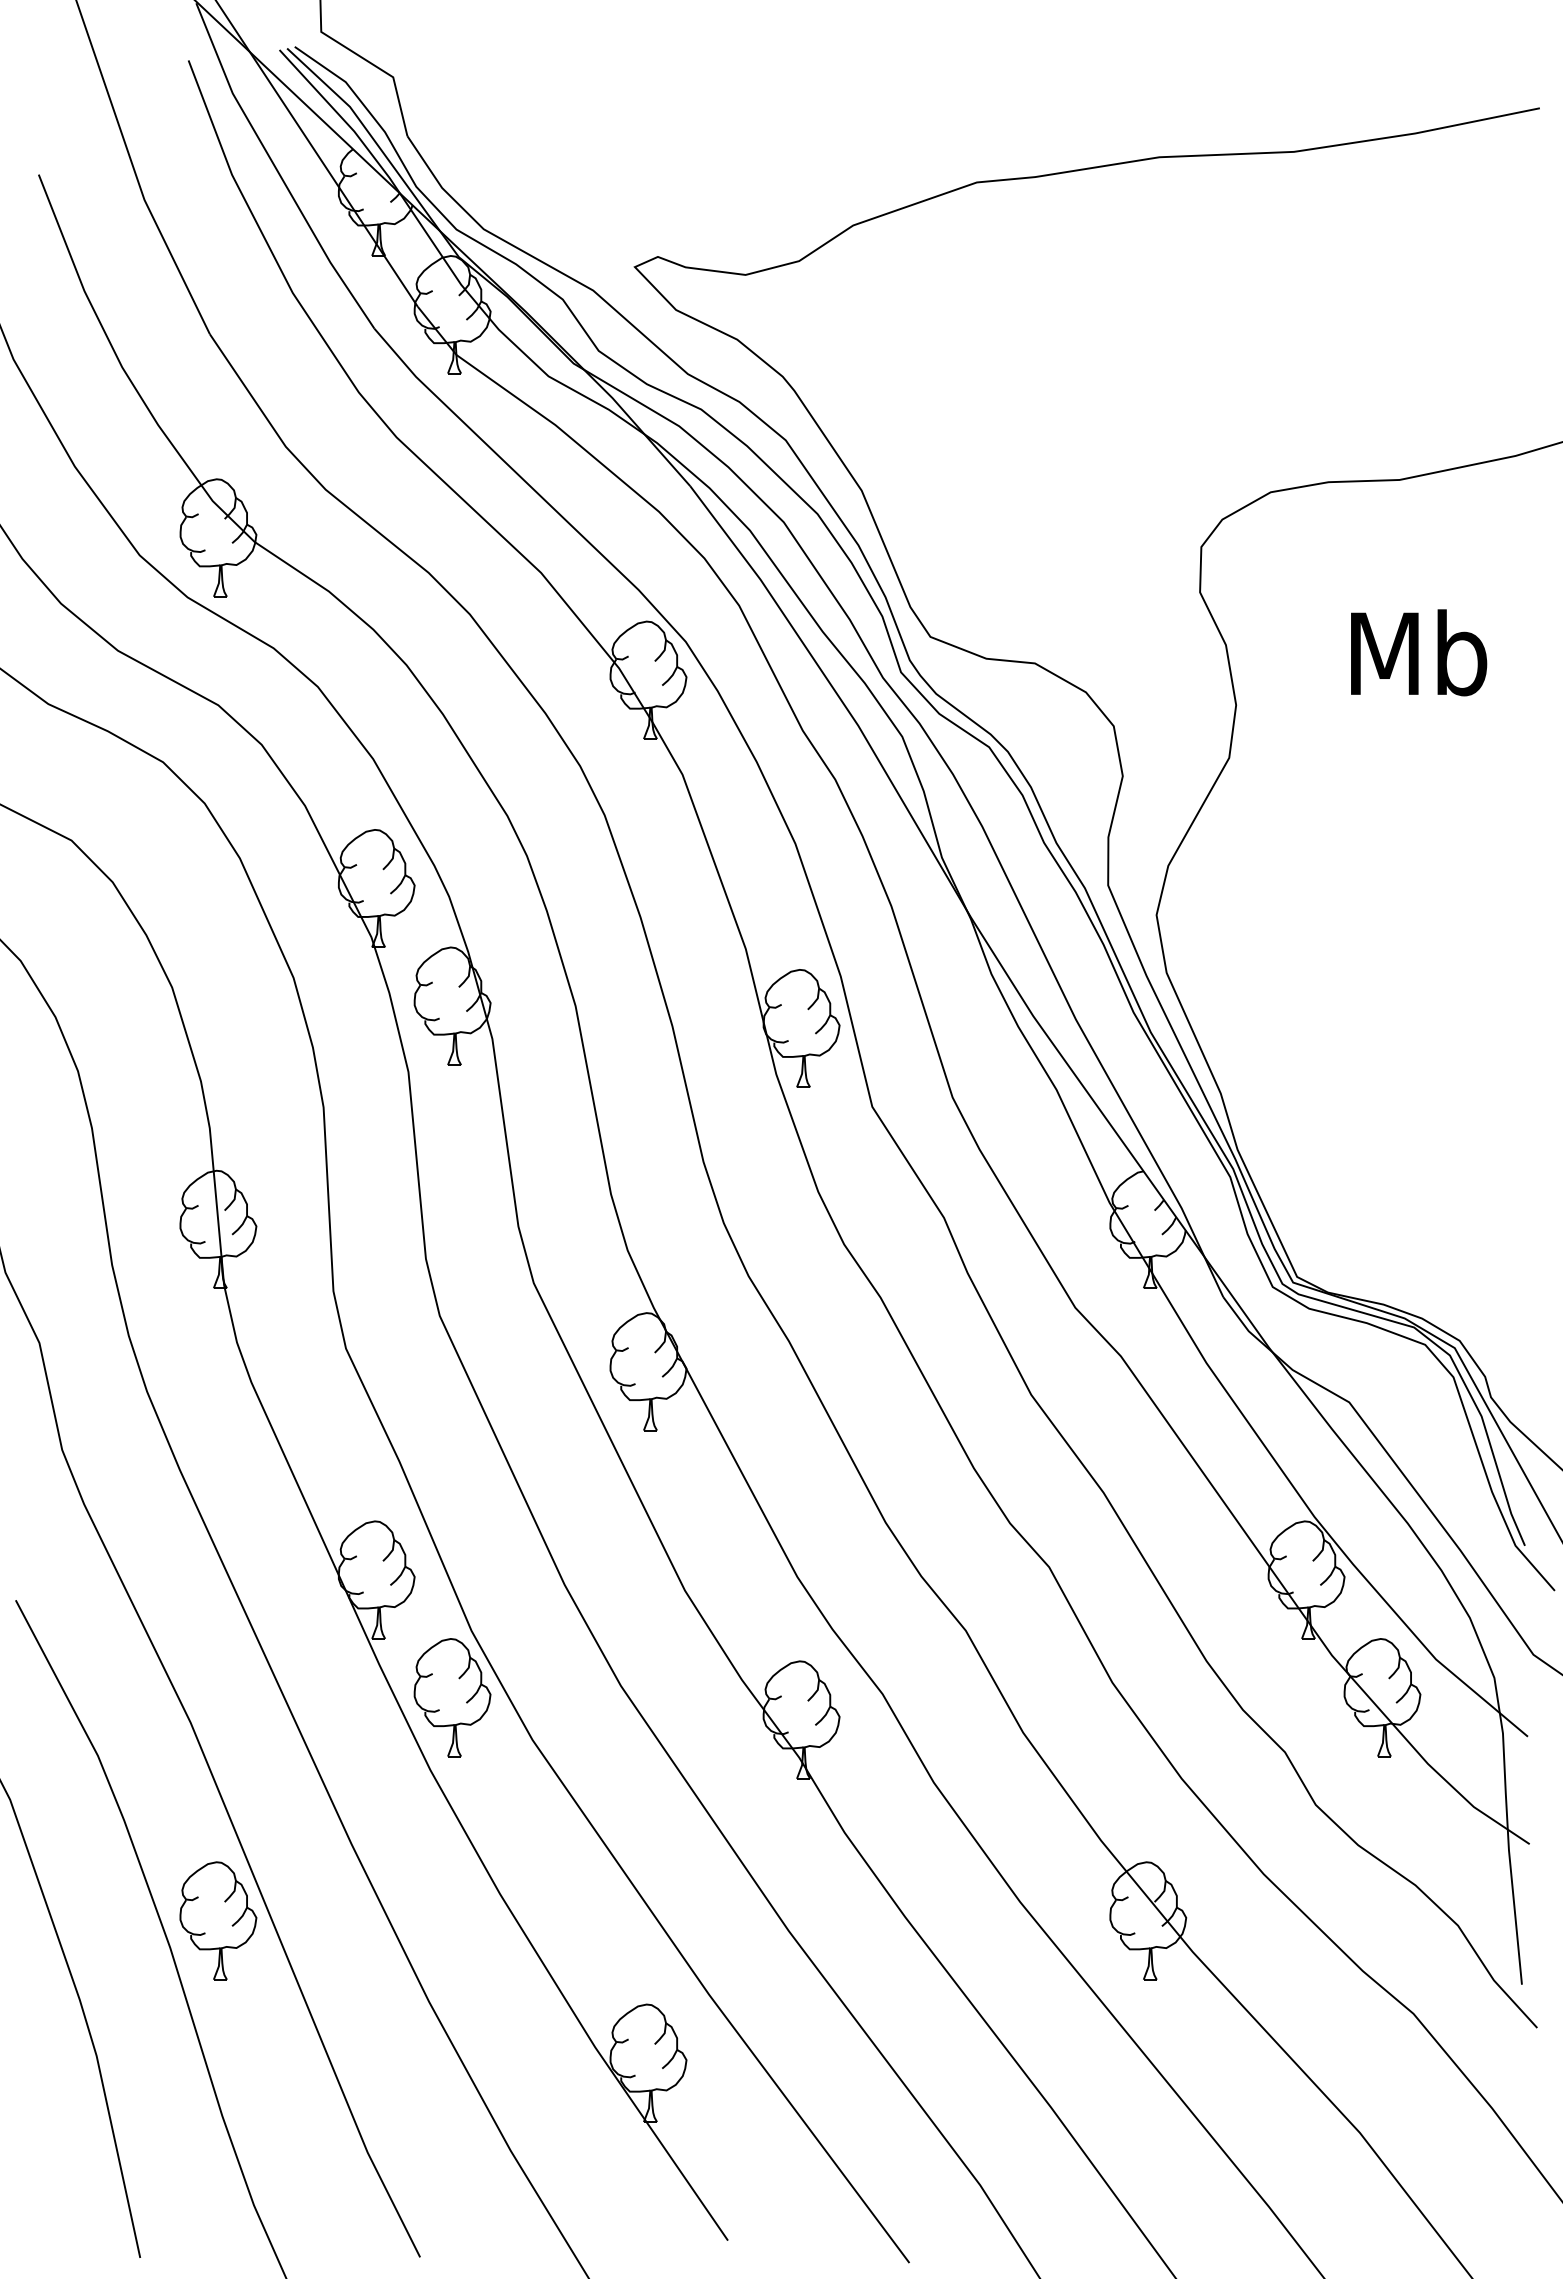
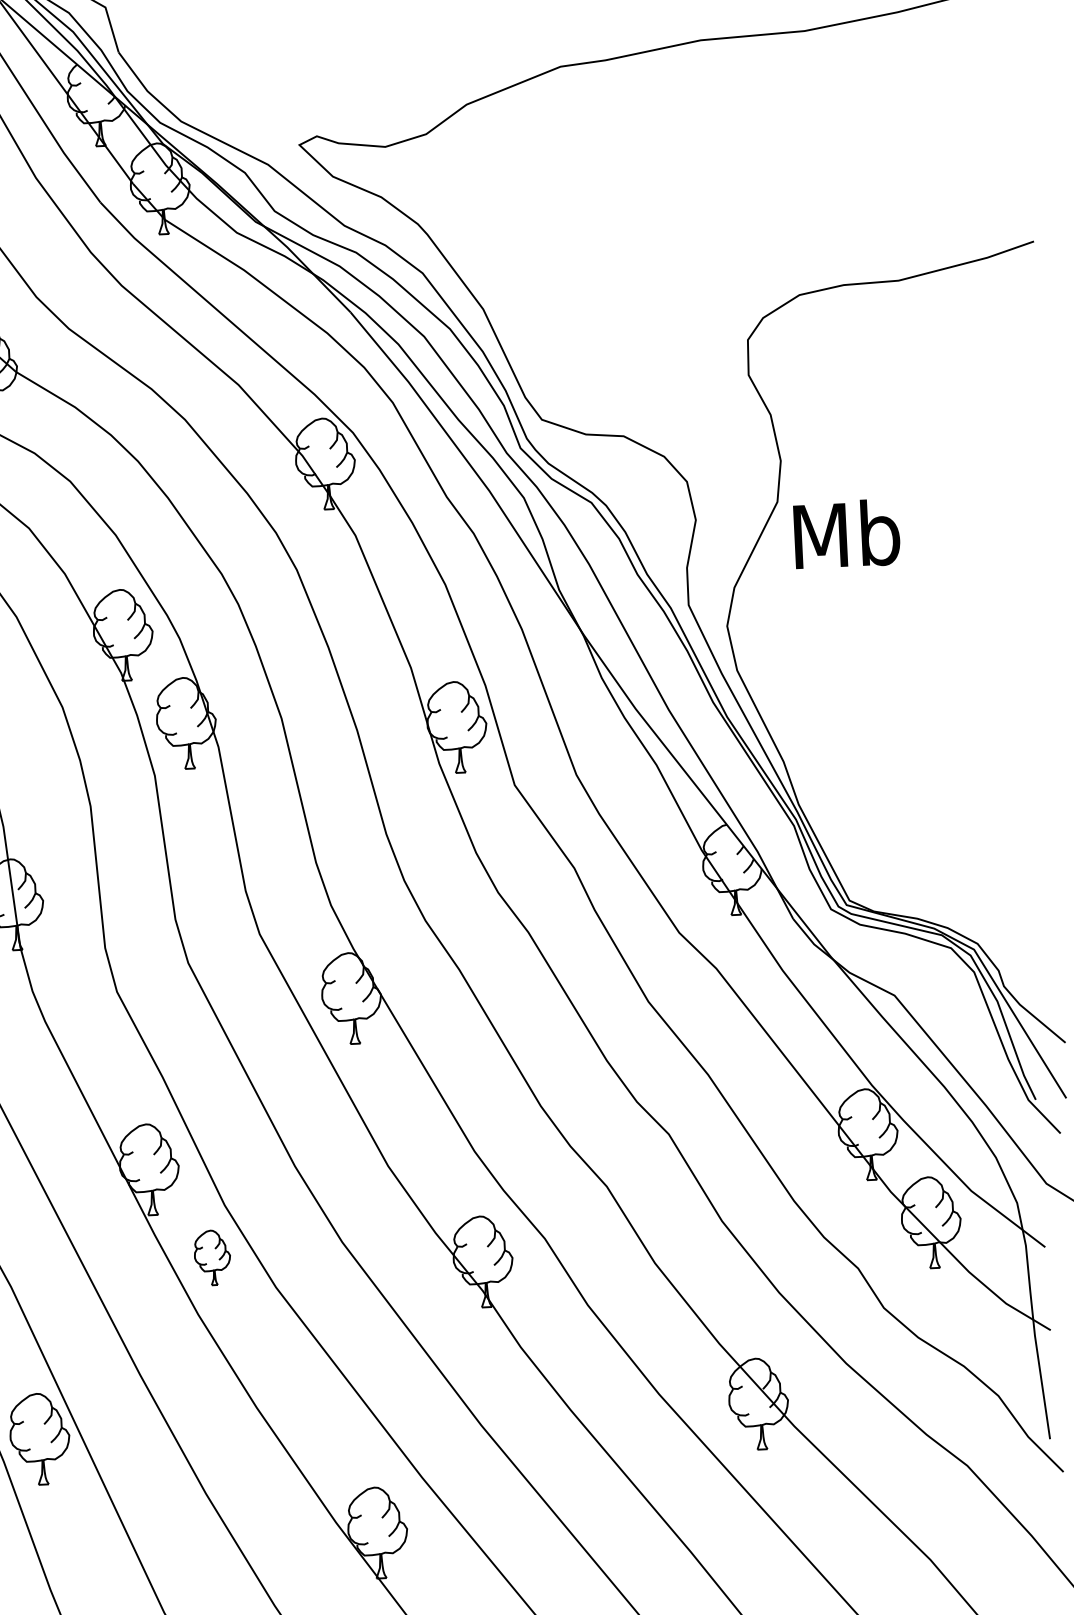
text: (1419, 652) -> (847, 533), moved
part: (452, 1697) -> (212, 1257), size x0.6

